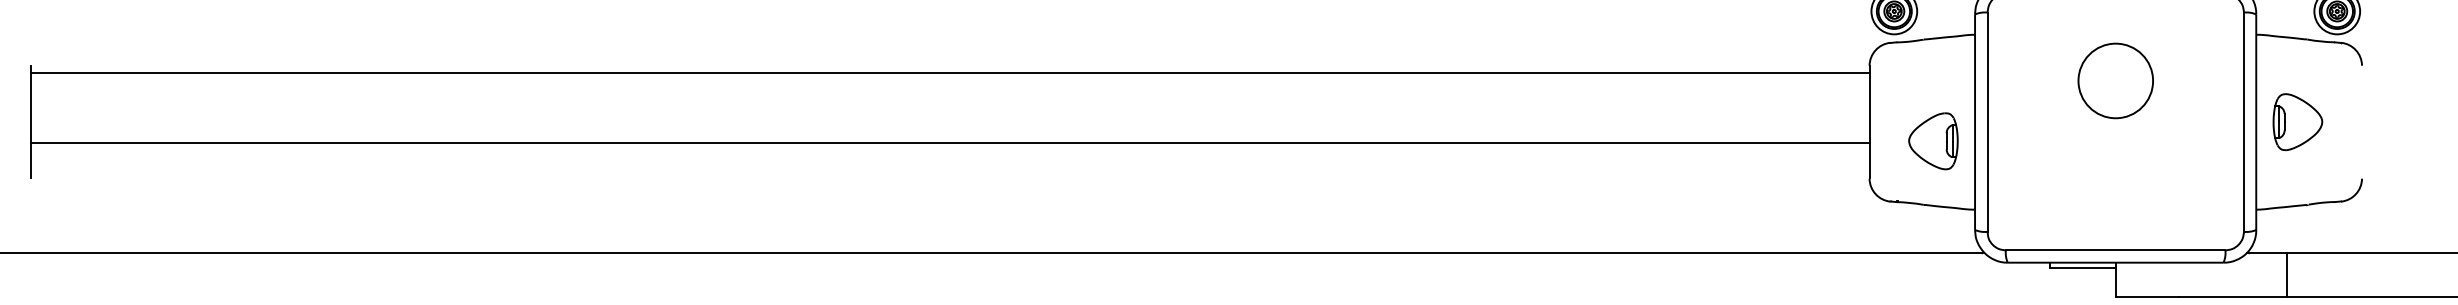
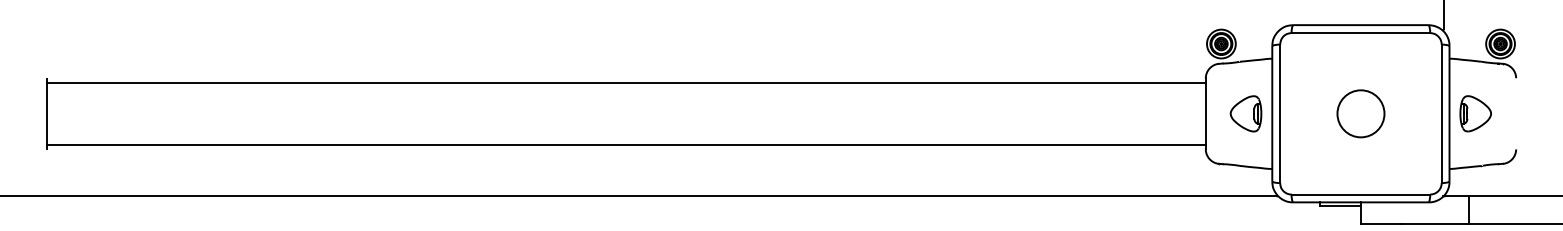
circle: (2115, 80) -> (1360, 113), moved
part: (1932, 140) -> (1245, 113), moved
line: (948, 142) -> (625, 144), moved

